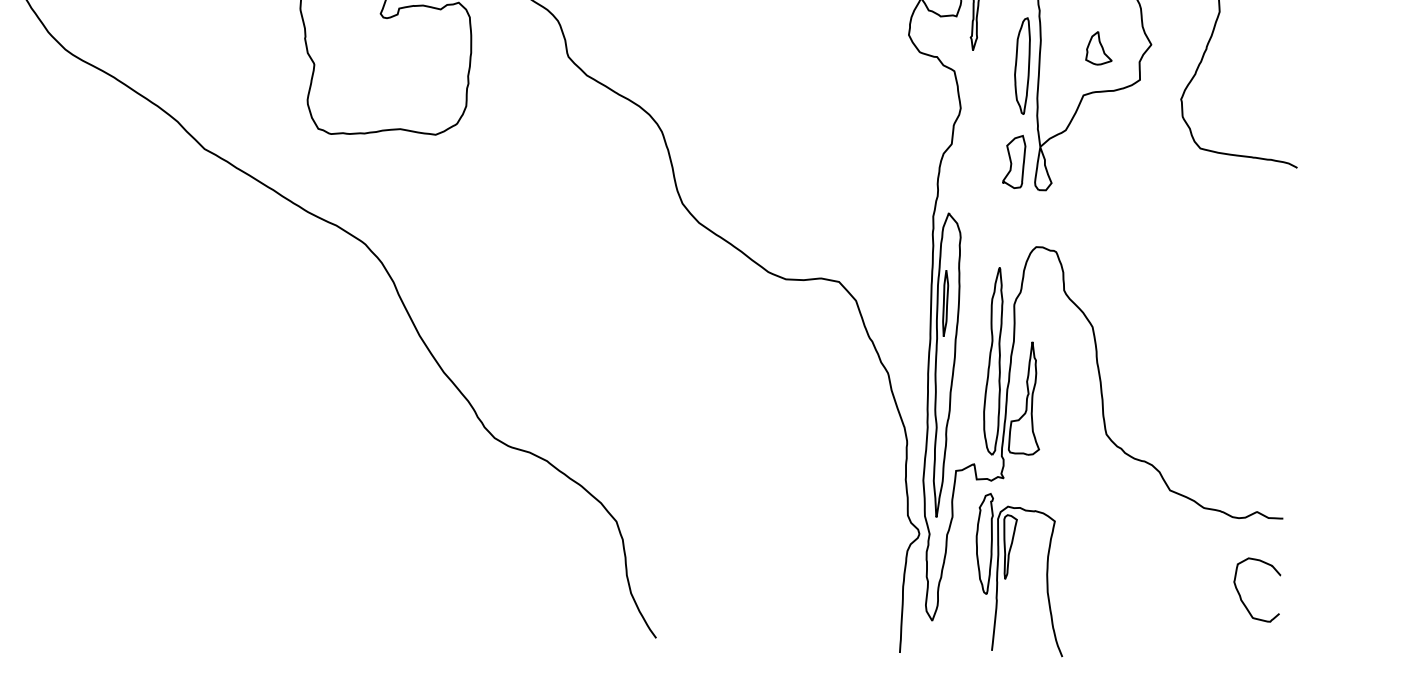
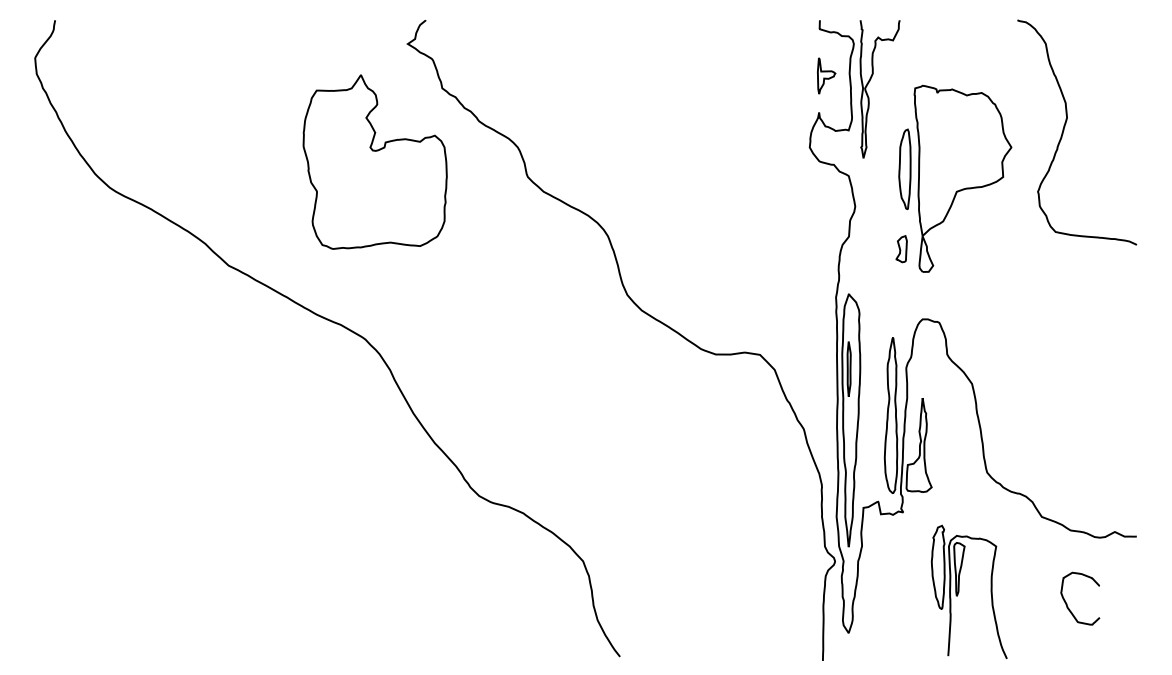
part: (1098, 47) -> (967, 151), removed
part: (1014, 160) -> (901, 248), size x0.6
part: (1008, 573) -> (959, 591), moved
curve: (1241, 595) -> (1067, 603), moved

